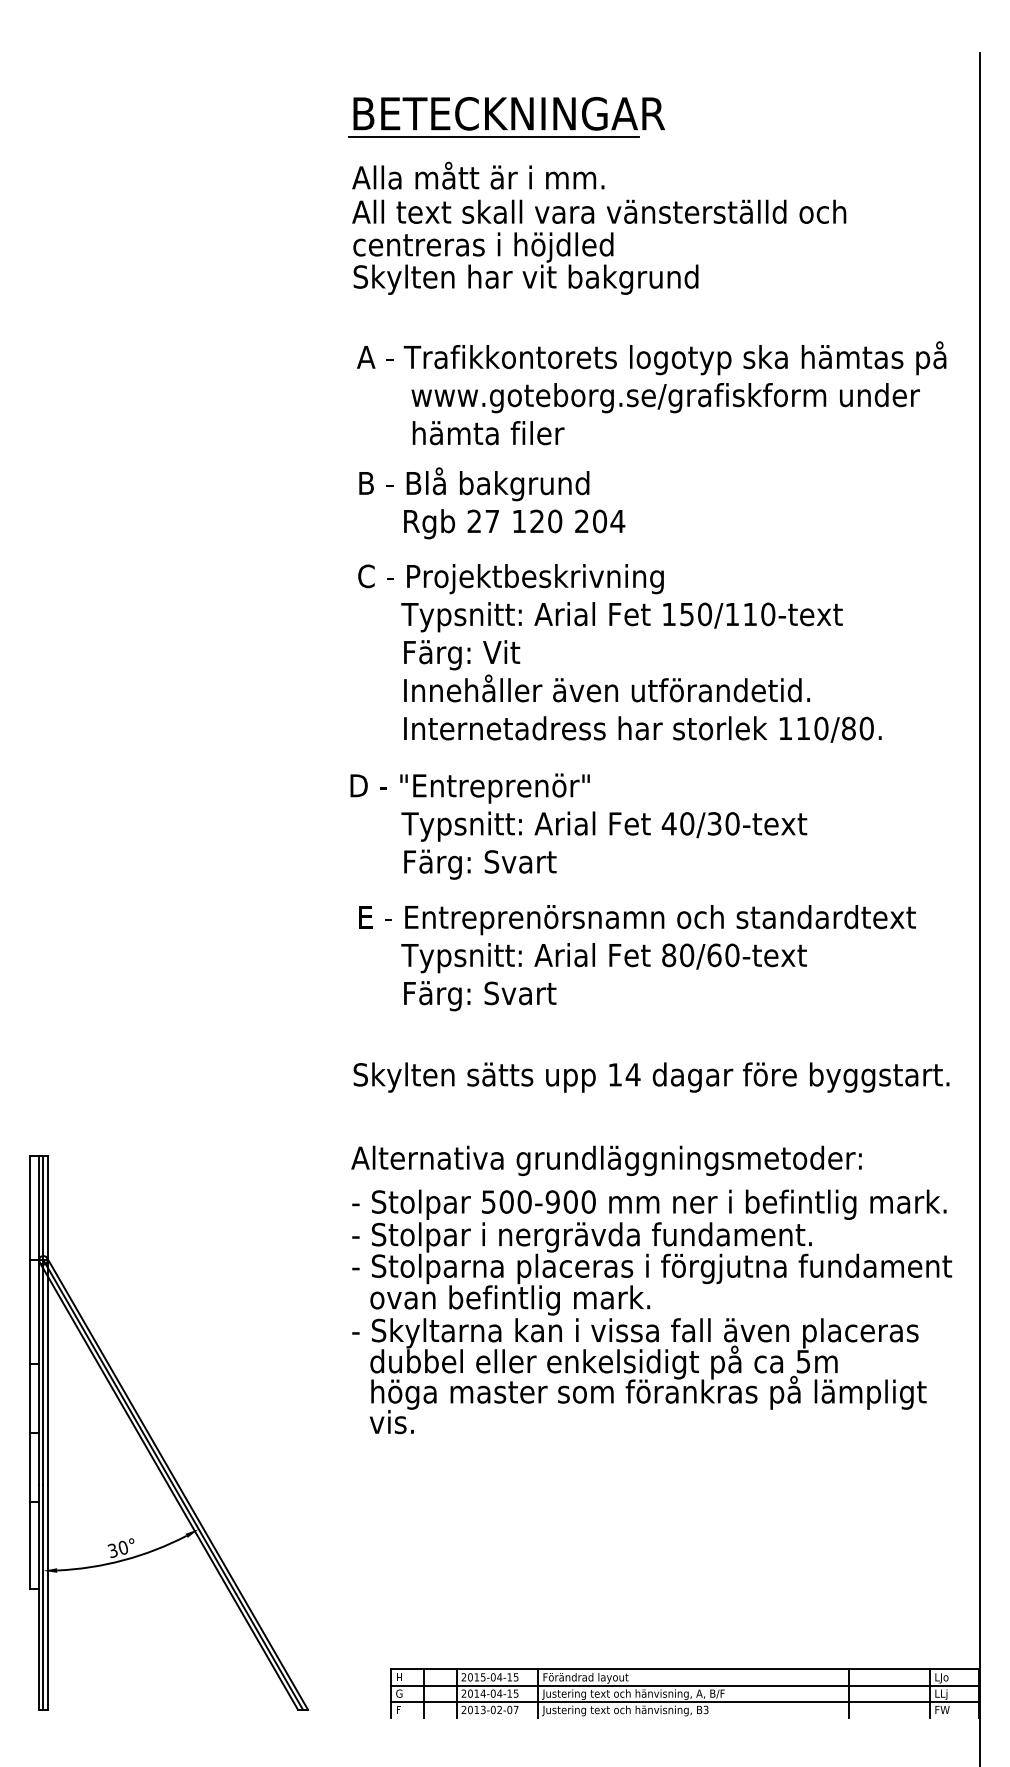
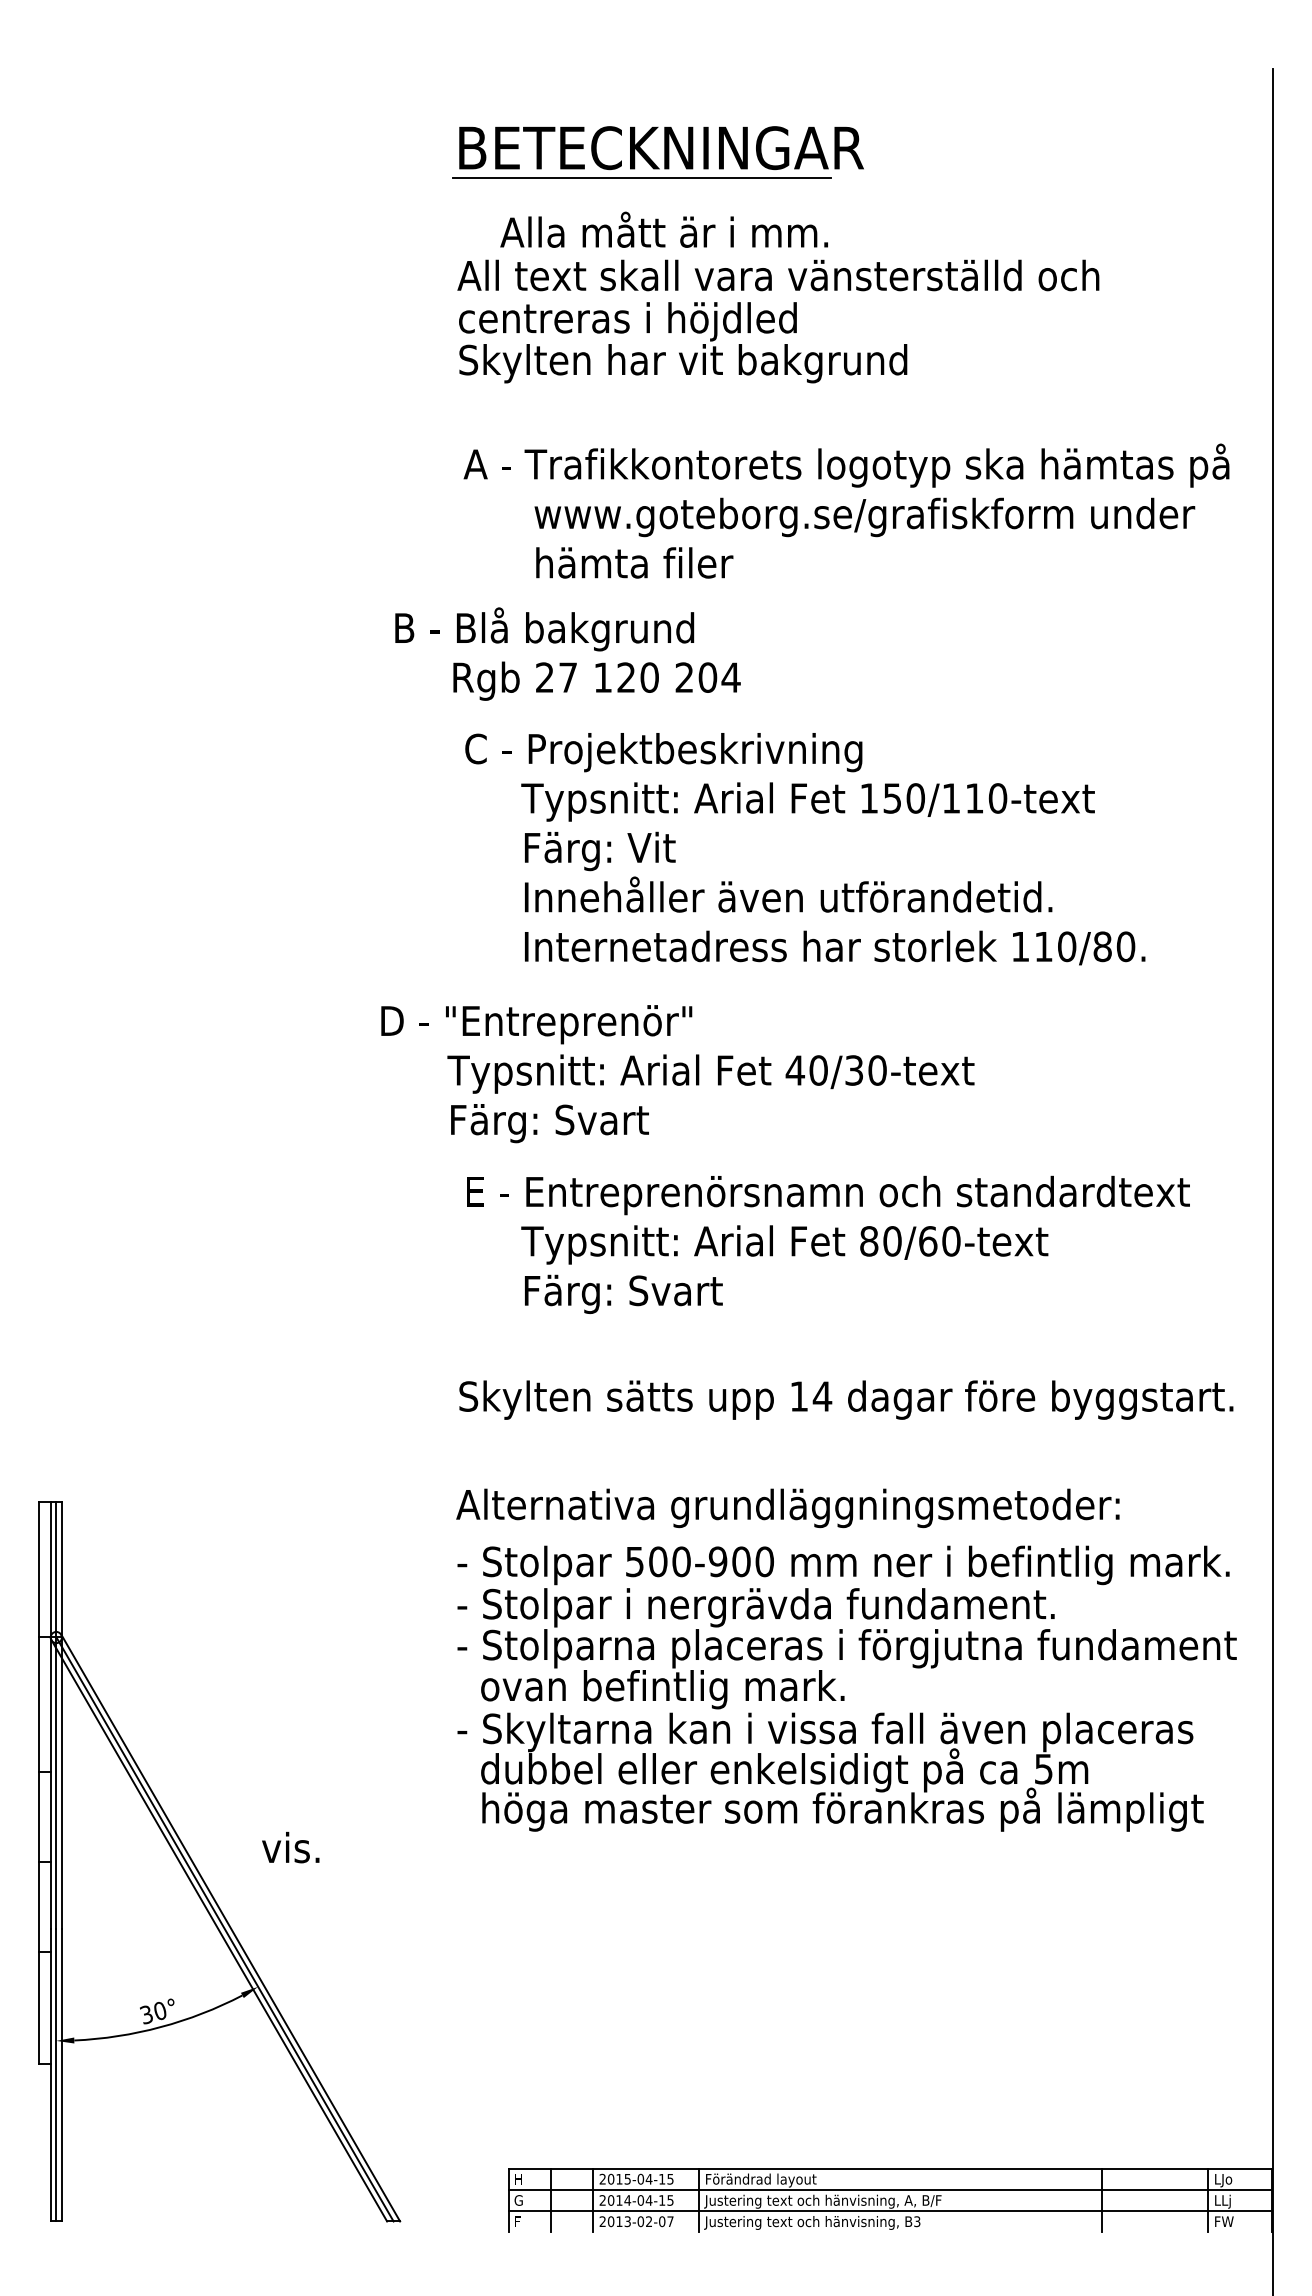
text: (478, 175) -> (664, 229), moved
text: (492, 503) -> (568, 654), moved
text: (578, 826) -> (677, 1073), moved
text: (391, 1422) -> (290, 1848), moved

